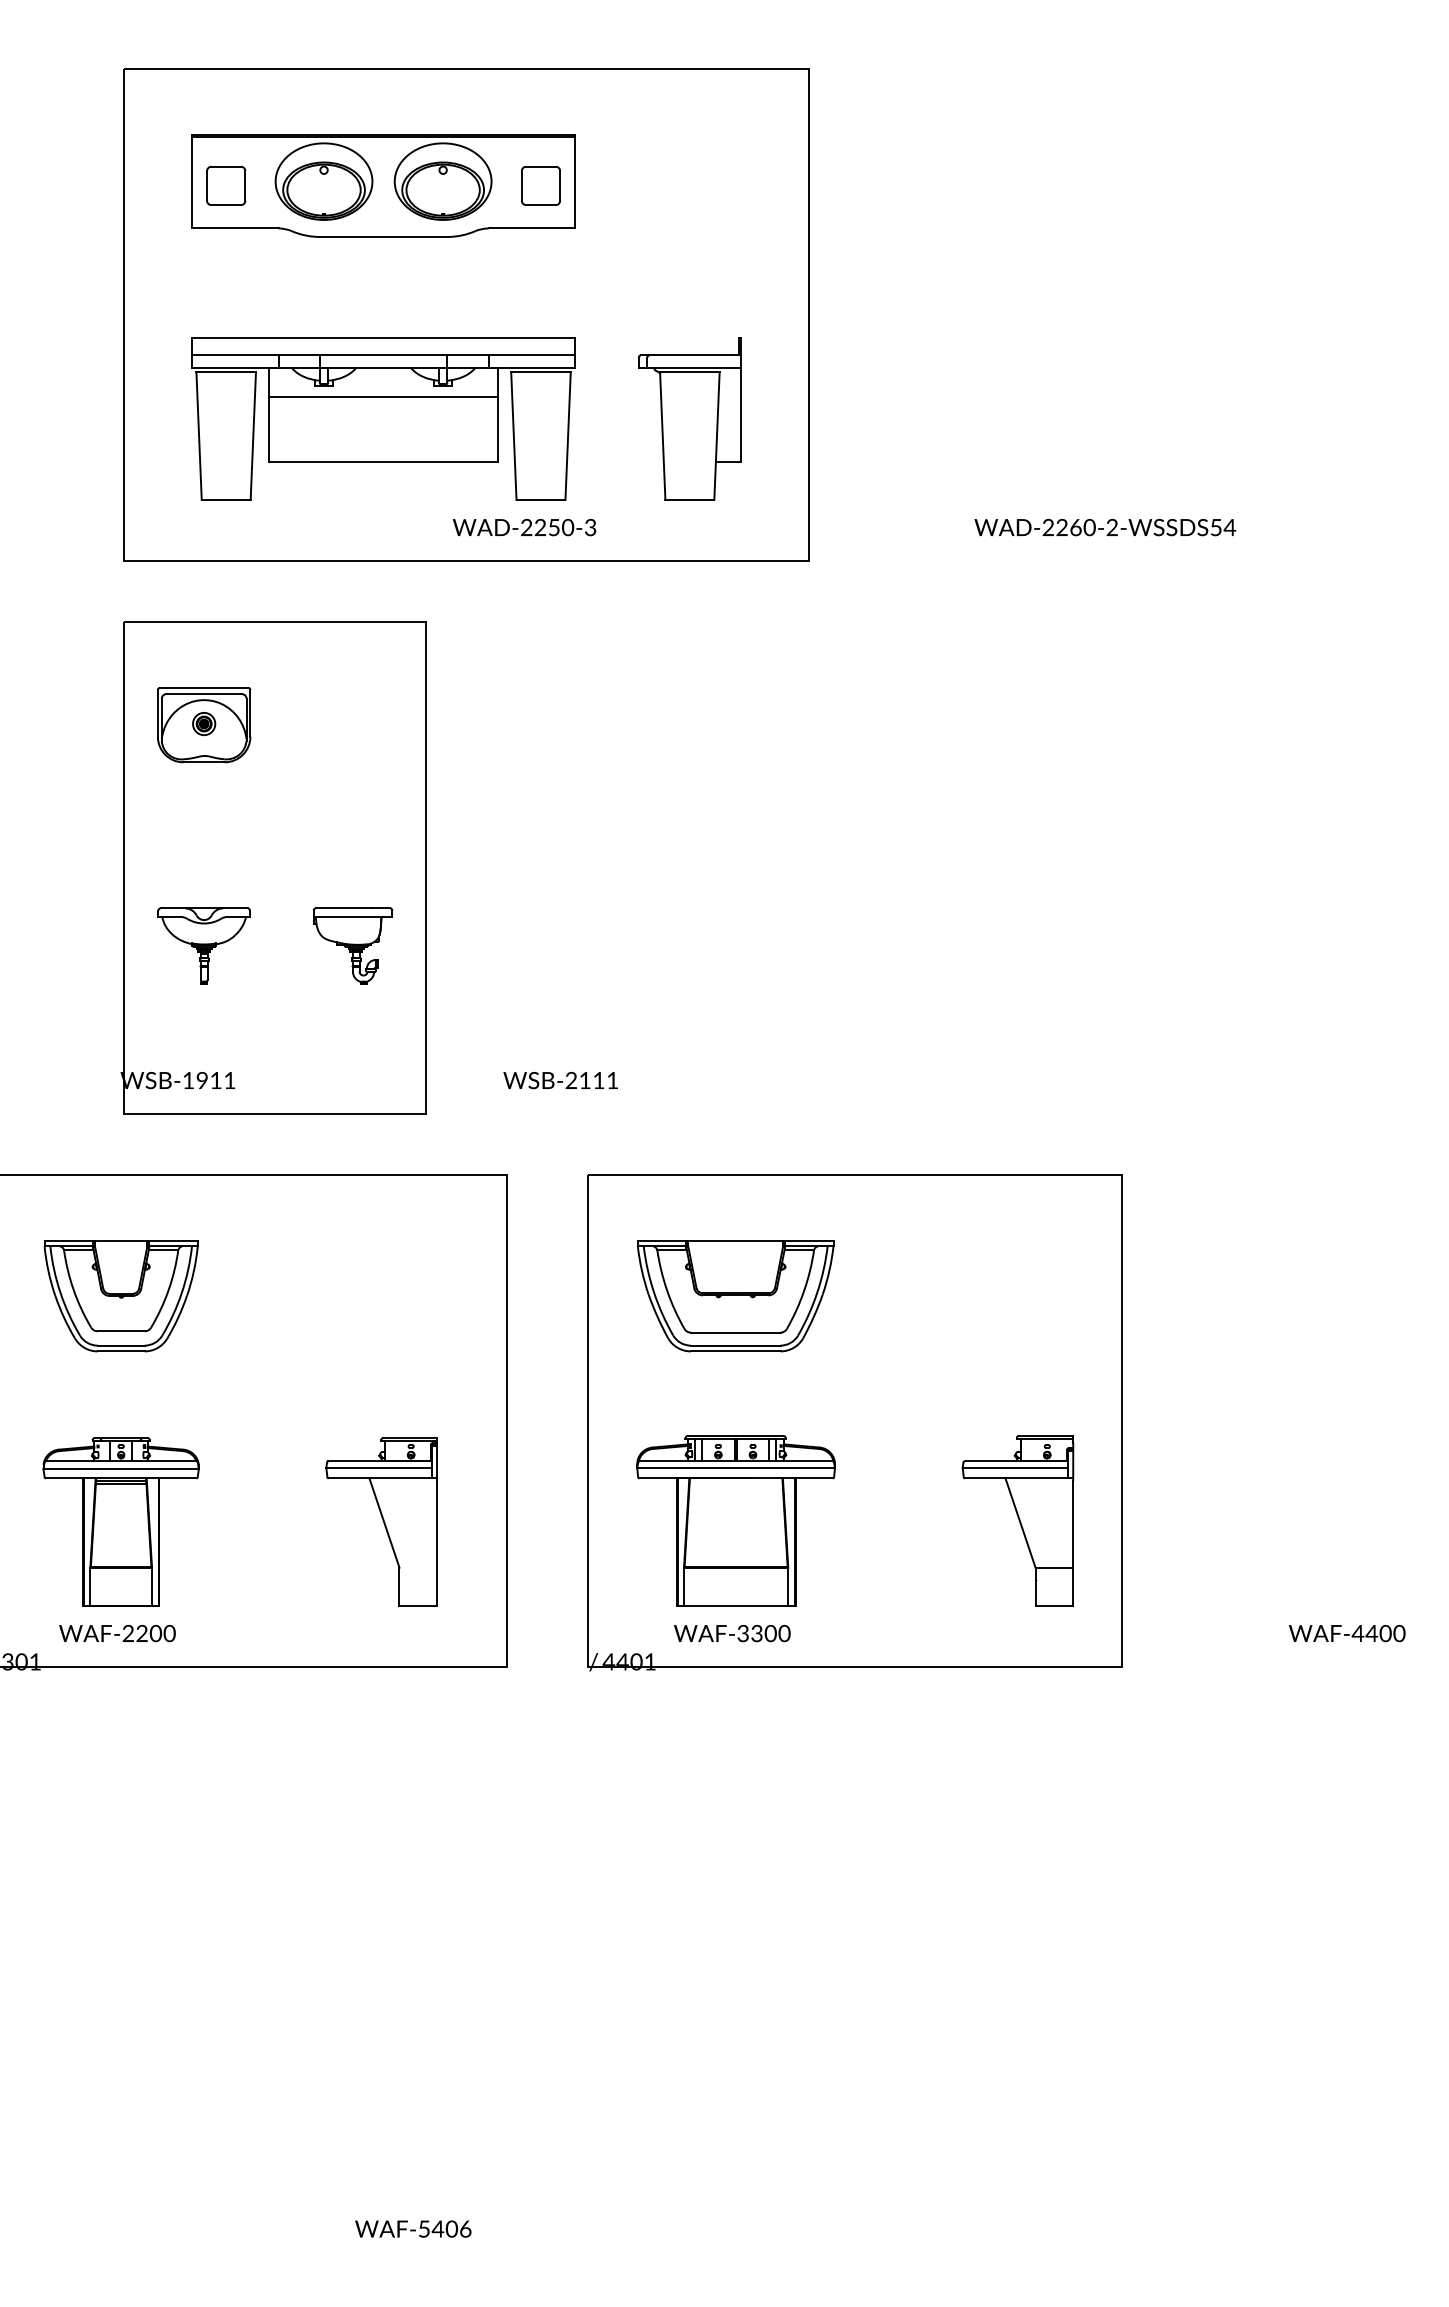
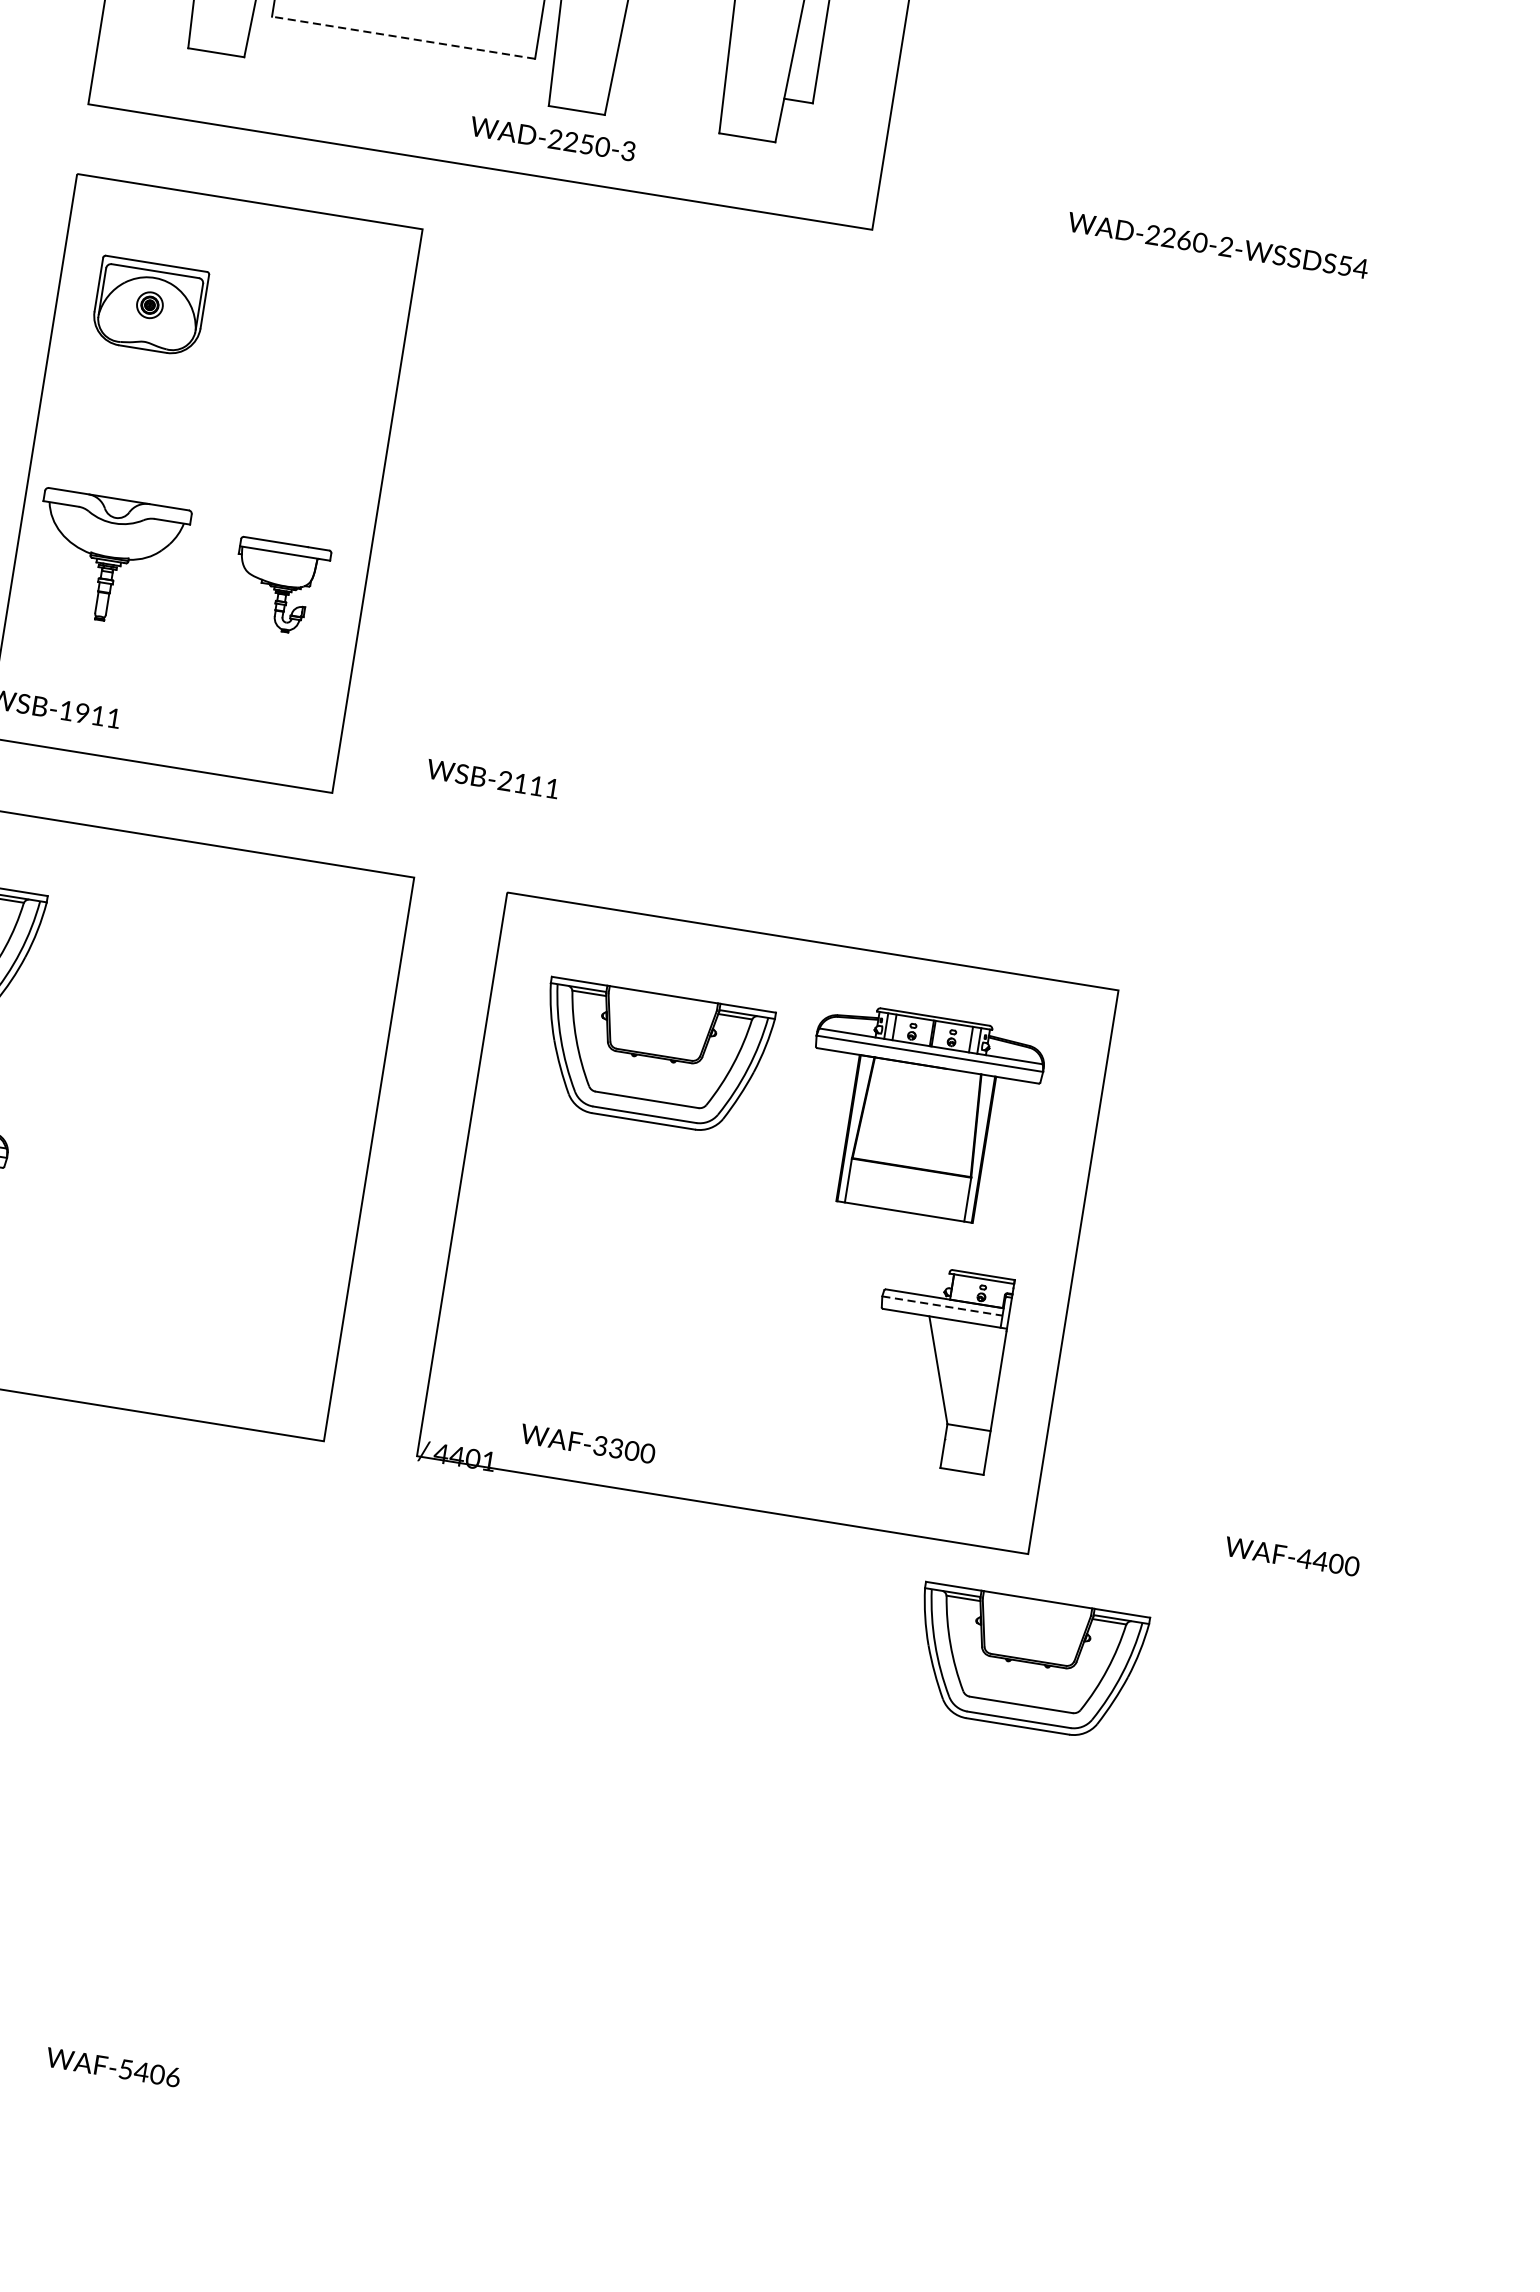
line: (383, 461) -> (403, 37), solid -> dashed
part: (203, 945) -> (108, 558), size x1.4
line: (1015, 1467) -> (942, 1305), solid -> dashed
part: (735, 1520) -> (919, 1113), moved
part: (381, 1521) -> (206, 1251), removed
part: (1136, 1760) -> (1027, 1663), added

